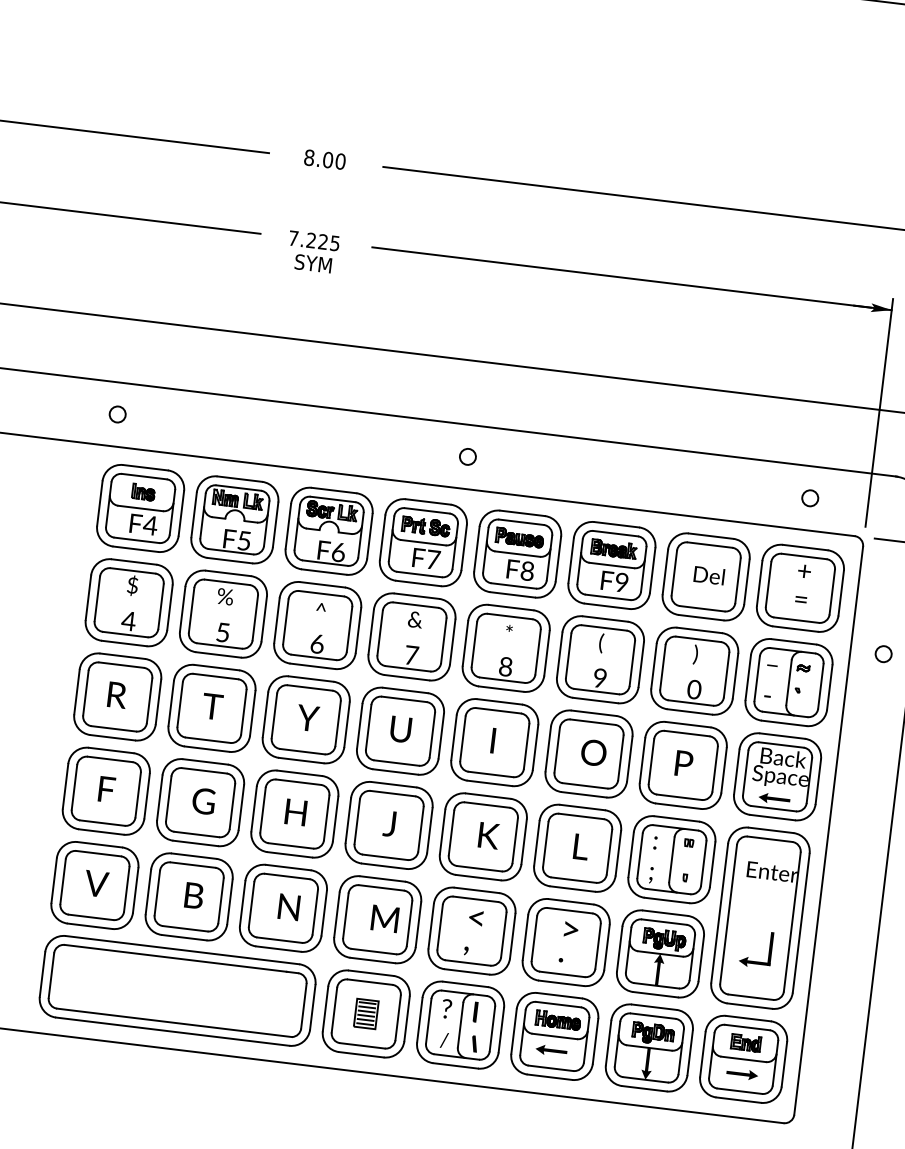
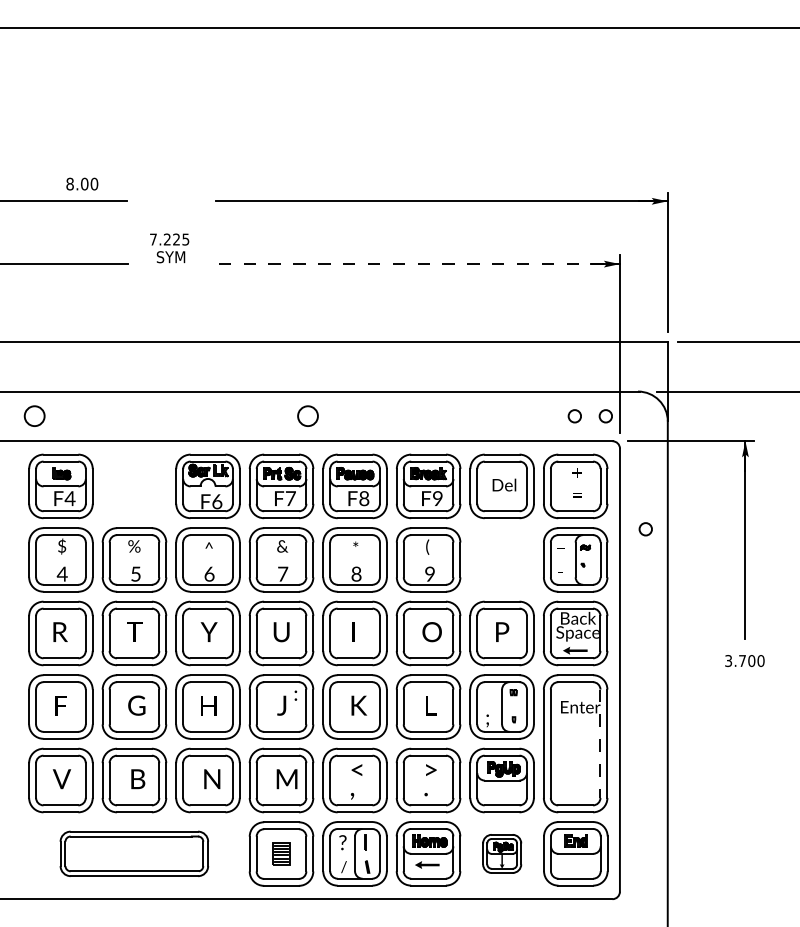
text: (325, 158) -> (82, 183), moved
text: (312, 252) -> (169, 248), moved
line: (620, 277) -> (408, 264), solid -> dashed
circle: (117, 414) -> (34, 416), size x1.6
circle: (467, 457) -> (307, 416), size x1.6
circle: (849, 503) -> (605, 416), added
part: (234, 519) -> (134, 486), removed
part: (694, 670) -> (501, 559), removed
text: (654, 842) -> (295, 695), moved
line: (792, 923) -> (600, 744), solid -> dashed
part: (747, 956) -> (569, 774), removed
fill: (657, 969) -> (501, 792), removed
part: (177, 990) -> (134, 853), size x0.7
part: (648, 1047) -> (501, 853), size x0.6
fill: (741, 1074) -> (575, 865), removed

